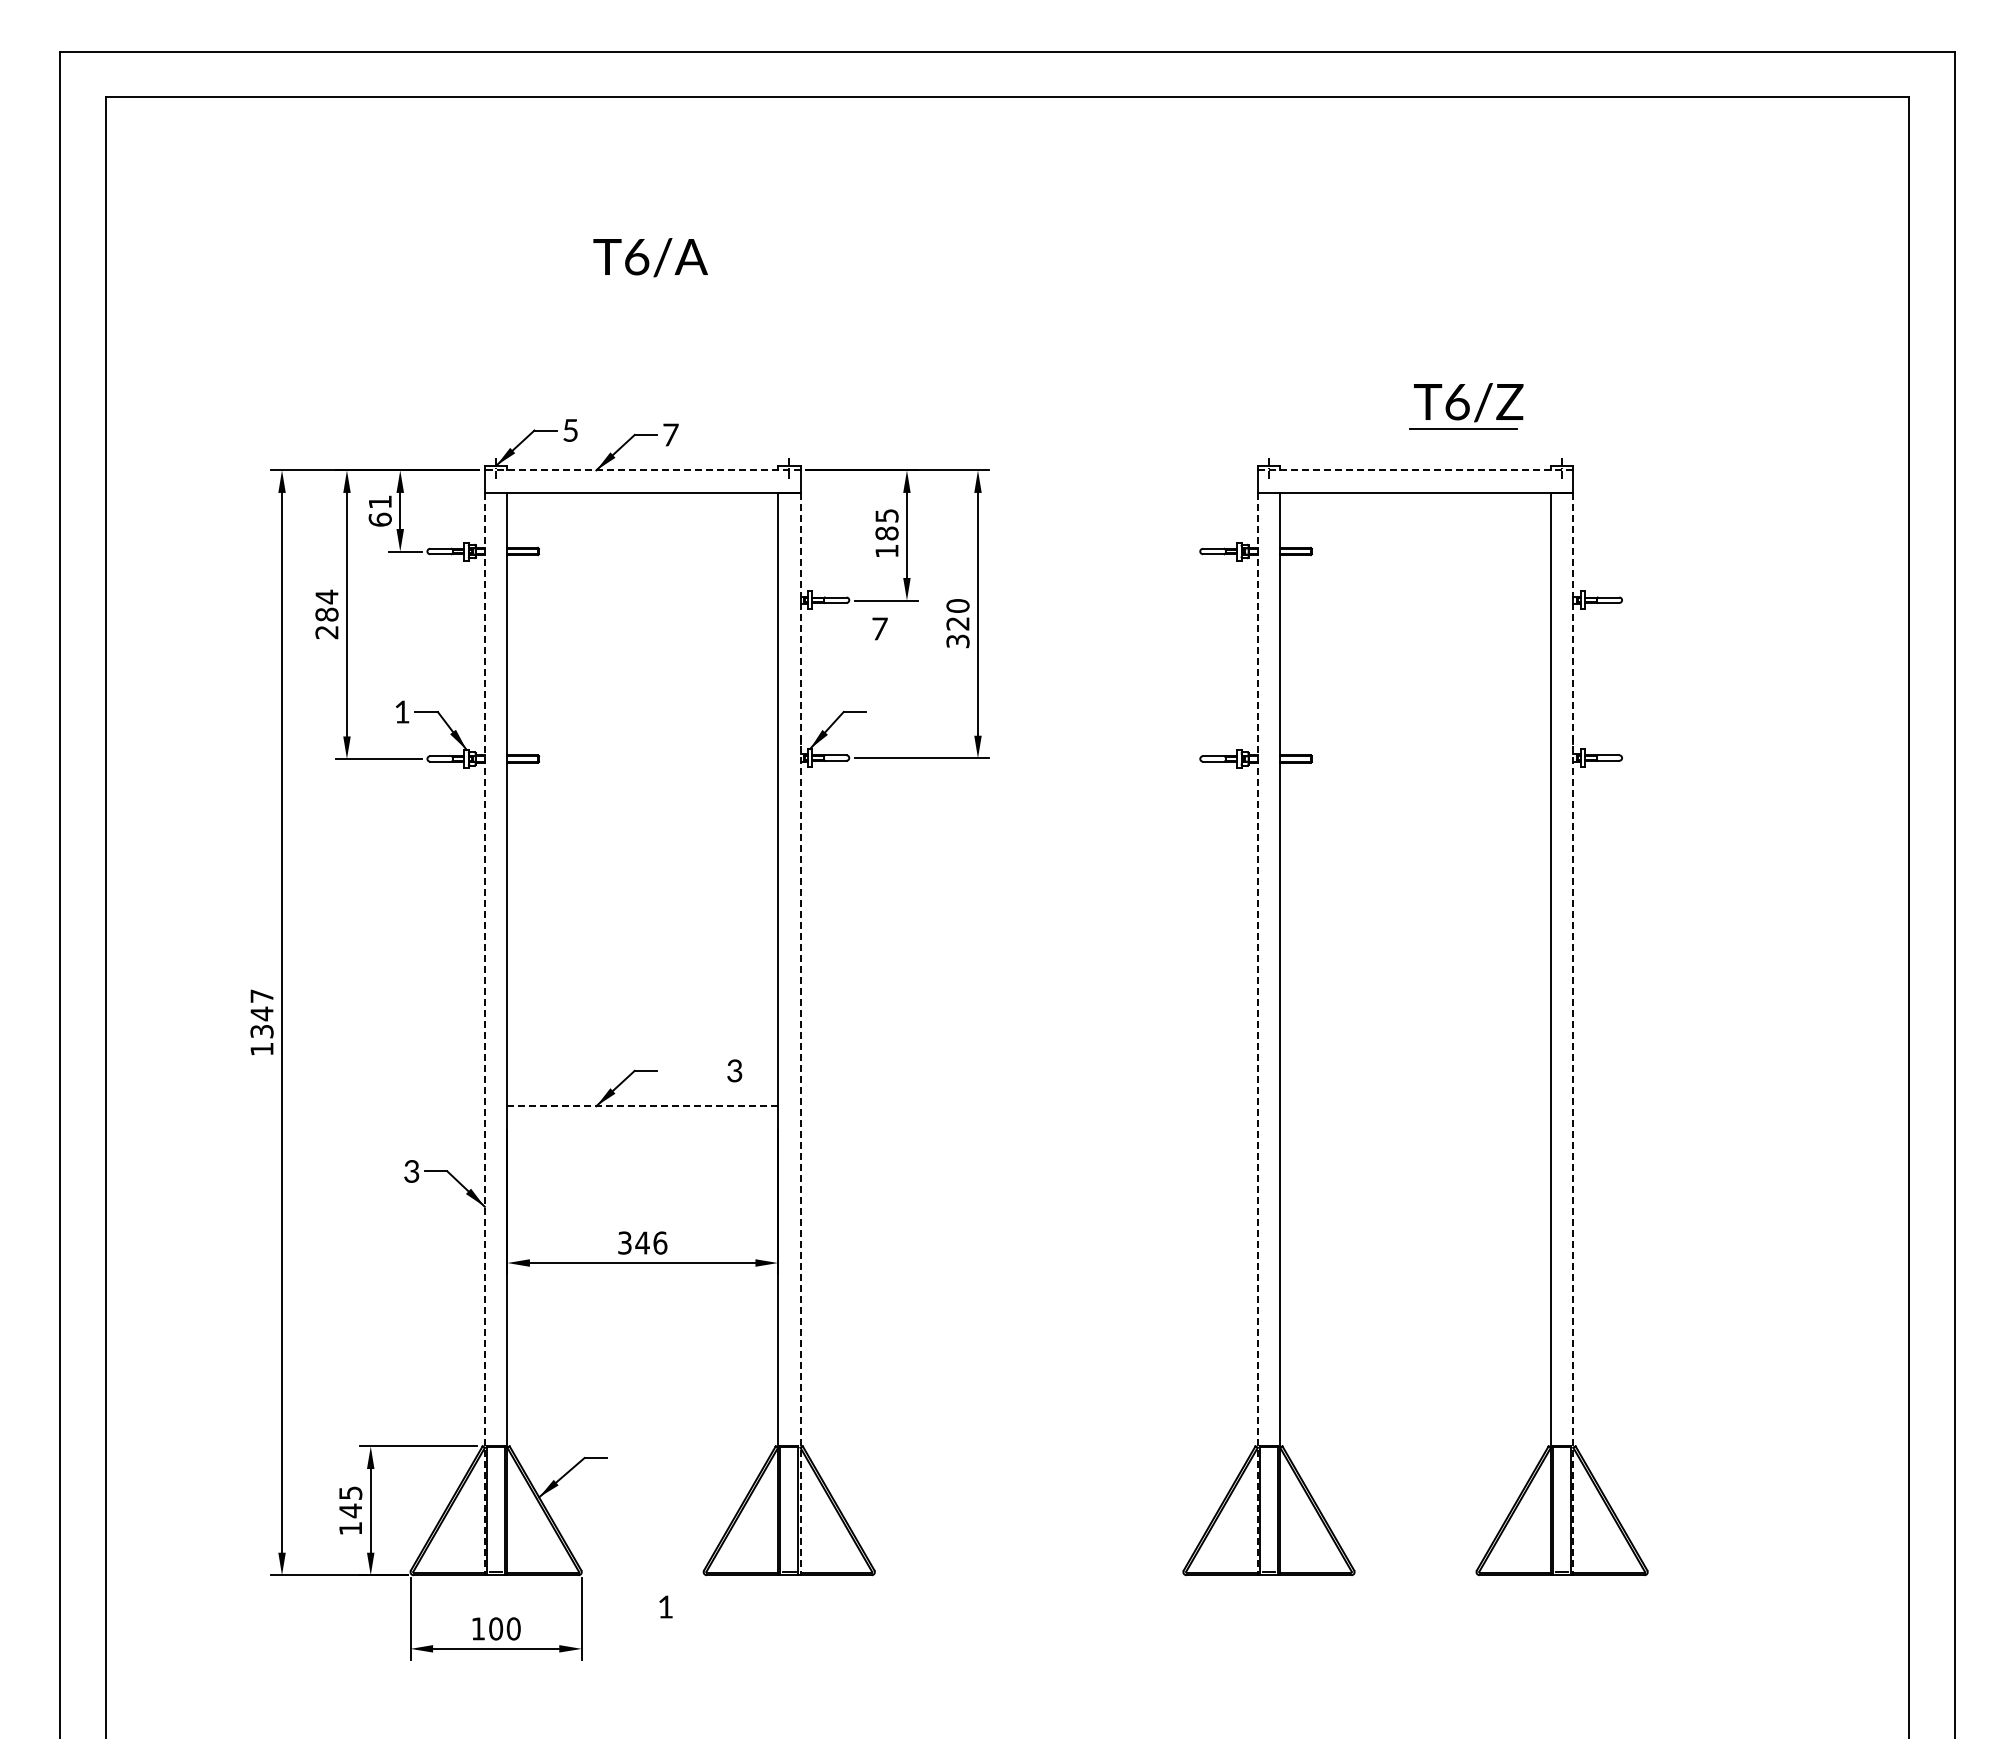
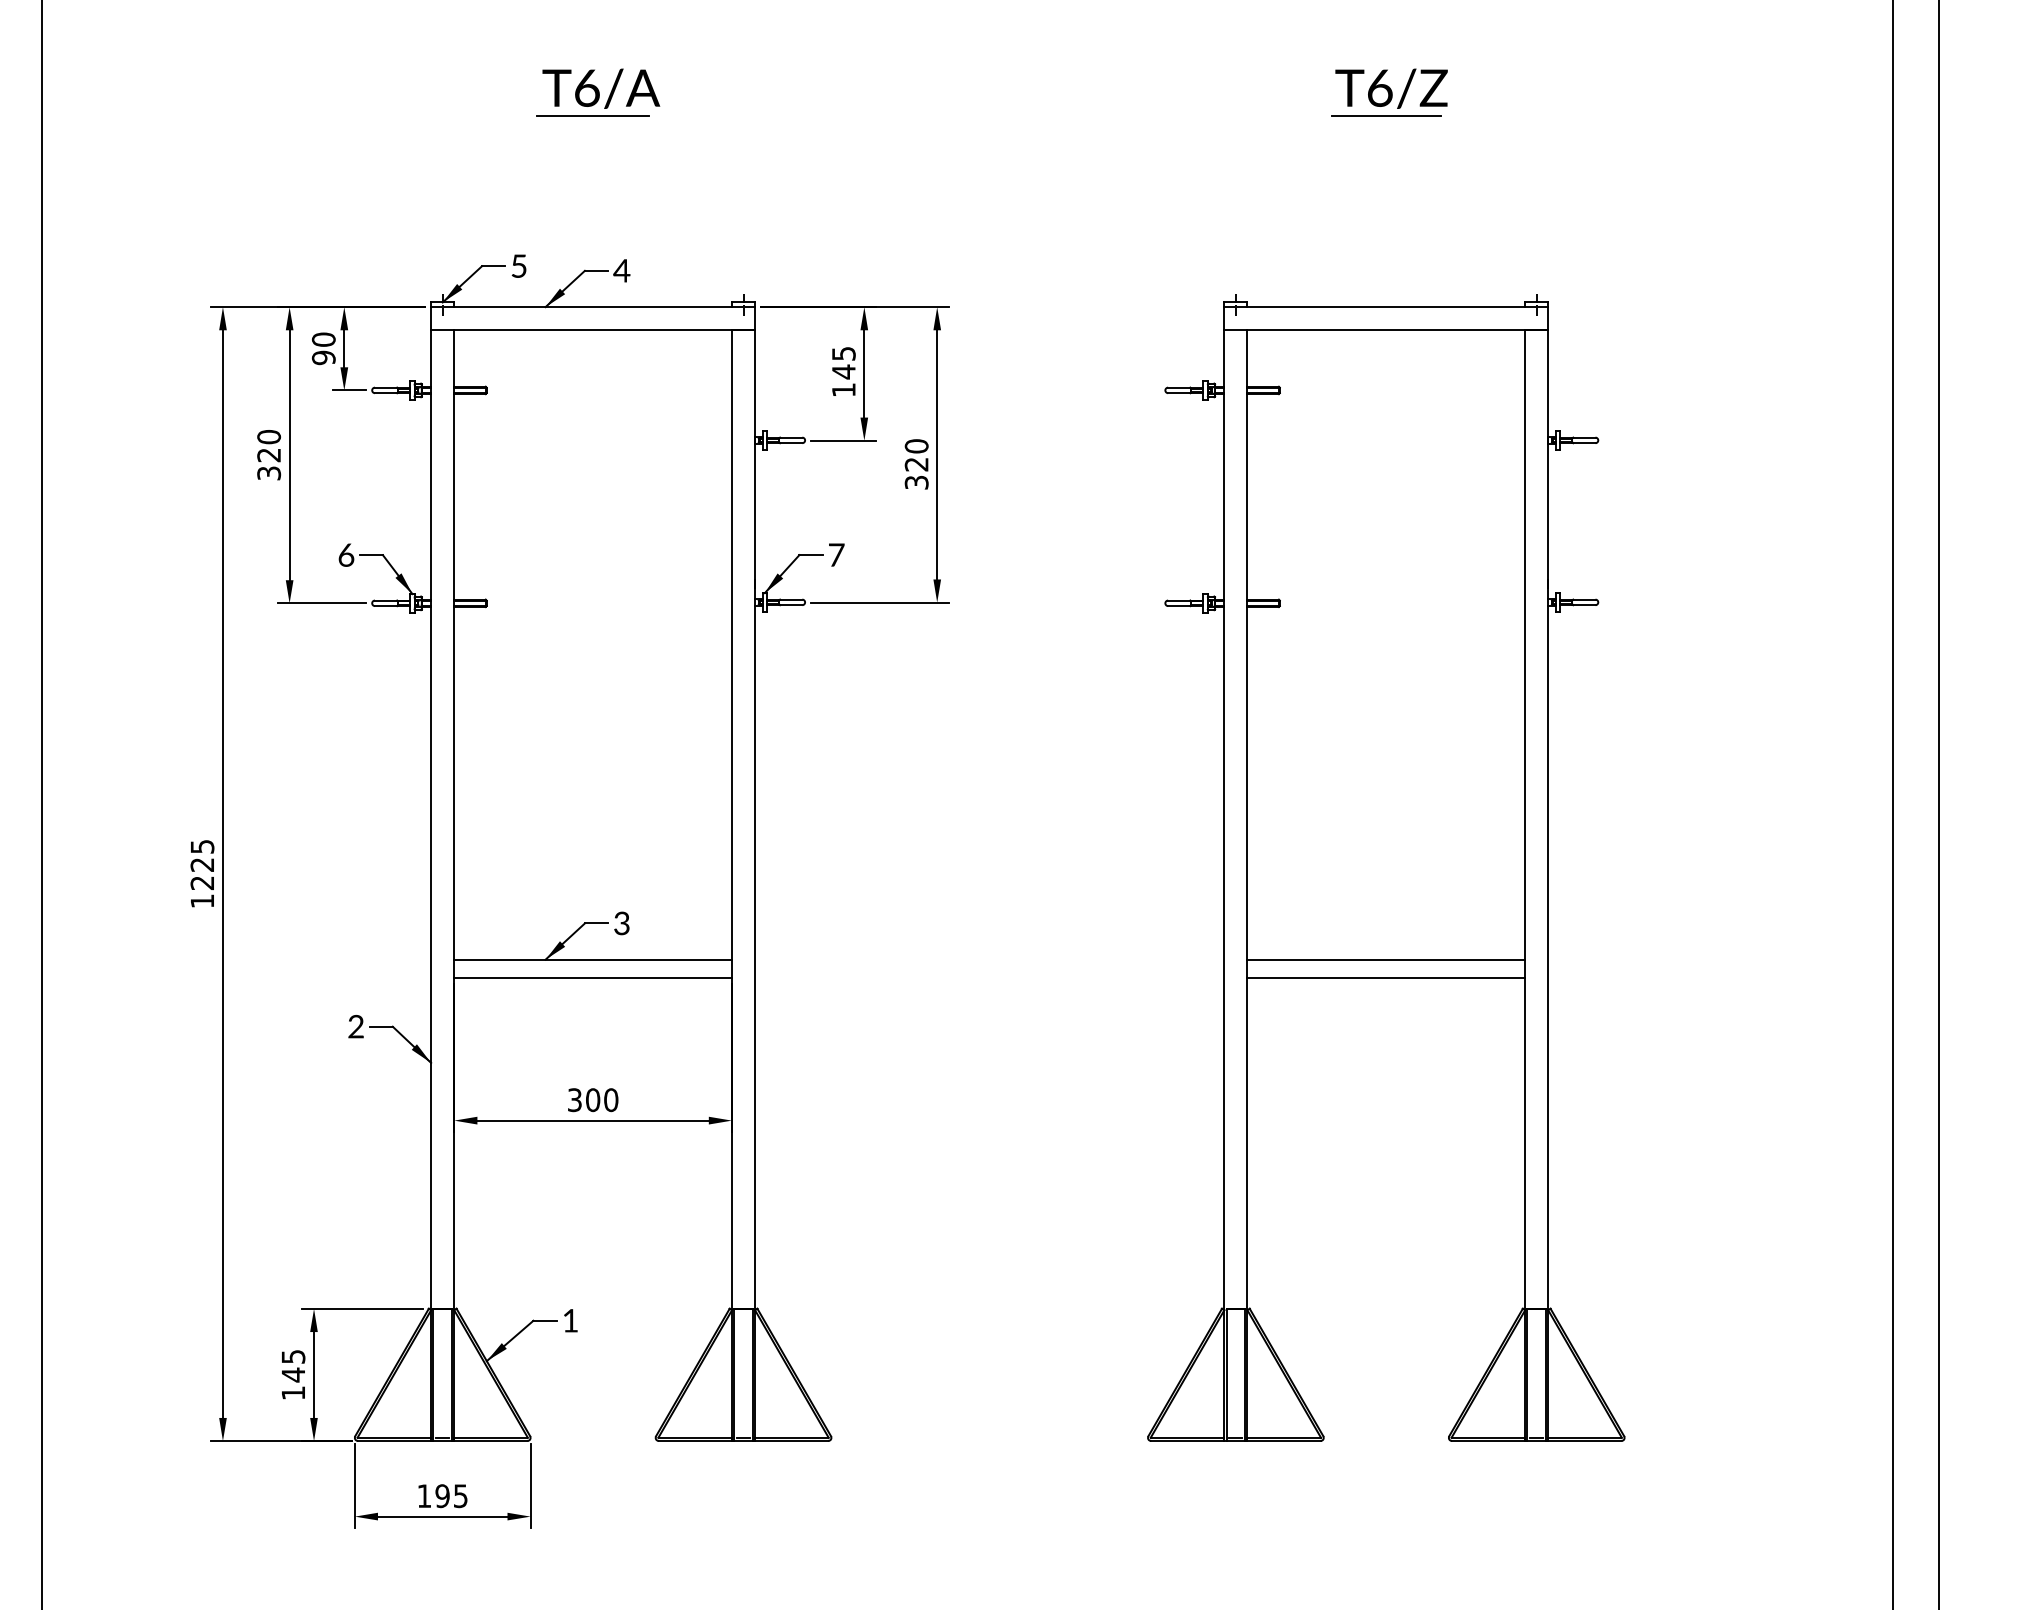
line: (642, 284) -> (592, 116), added
part: (1466, 406) -> (1389, 92), moved
text: (670, 434) -> (621, 270), 7 -> 4
line: (642, 470) -> (592, 307), dashed -> solid
line: (1415, 470) -> (1386, 307), dashed -> solid
text: (379, 510) -> (322, 348), 61 -> 90
text: (886, 533) -> (843, 371), 185 -> 145
text: (326, 614) -> (268, 455), 284 -> 320
text: (879, 628) -> (836, 554), moved
text: (401, 711) -> (345, 554), 1 -> 6
text: (261, 1013) -> (201, 864), 1347 -> 1225
line: (484, 1034) -> (430, 886), dashed -> solid
line: (800, 1034) -> (755, 886), dashed -> solid
line: (1257, 1034) -> (1224, 886), dashed -> solid
line: (1573, 1034) -> (1548, 886), dashed -> solid
text: (734, 1070) -> (621, 923), moved
line: (643, 1106) -> (593, 959), dashed -> solid
line: (1415, 1106) -> (1386, 959), added
line: (642, 1124) -> (592, 978), added
line: (1415, 1124) -> (1386, 978), added
text: (411, 1172) -> (355, 1027), 3 -> 2
text: (651, 1242) -> (602, 1099), 346 -> 300
text: (665, 1606) -> (570, 1320), moved
text: (504, 1628) -> (451, 1495), 100 -> 195

